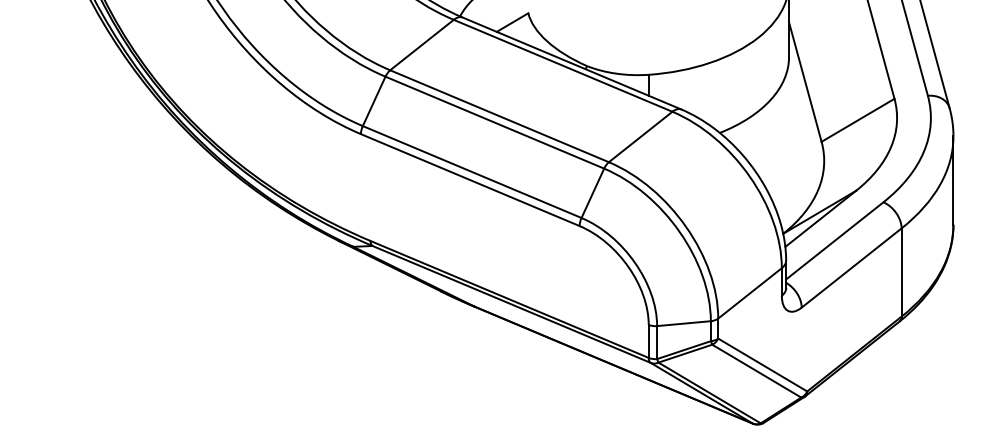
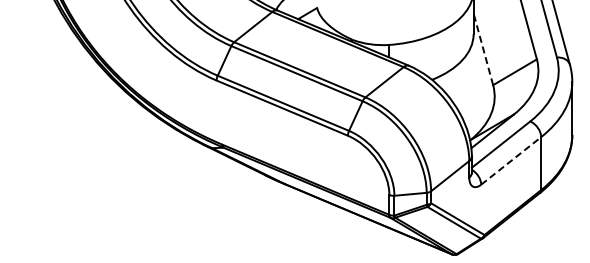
line: (805, 80) -> (483, 48), solid -> dashed
line: (852, 267) -> (511, 160), solid -> dashed

